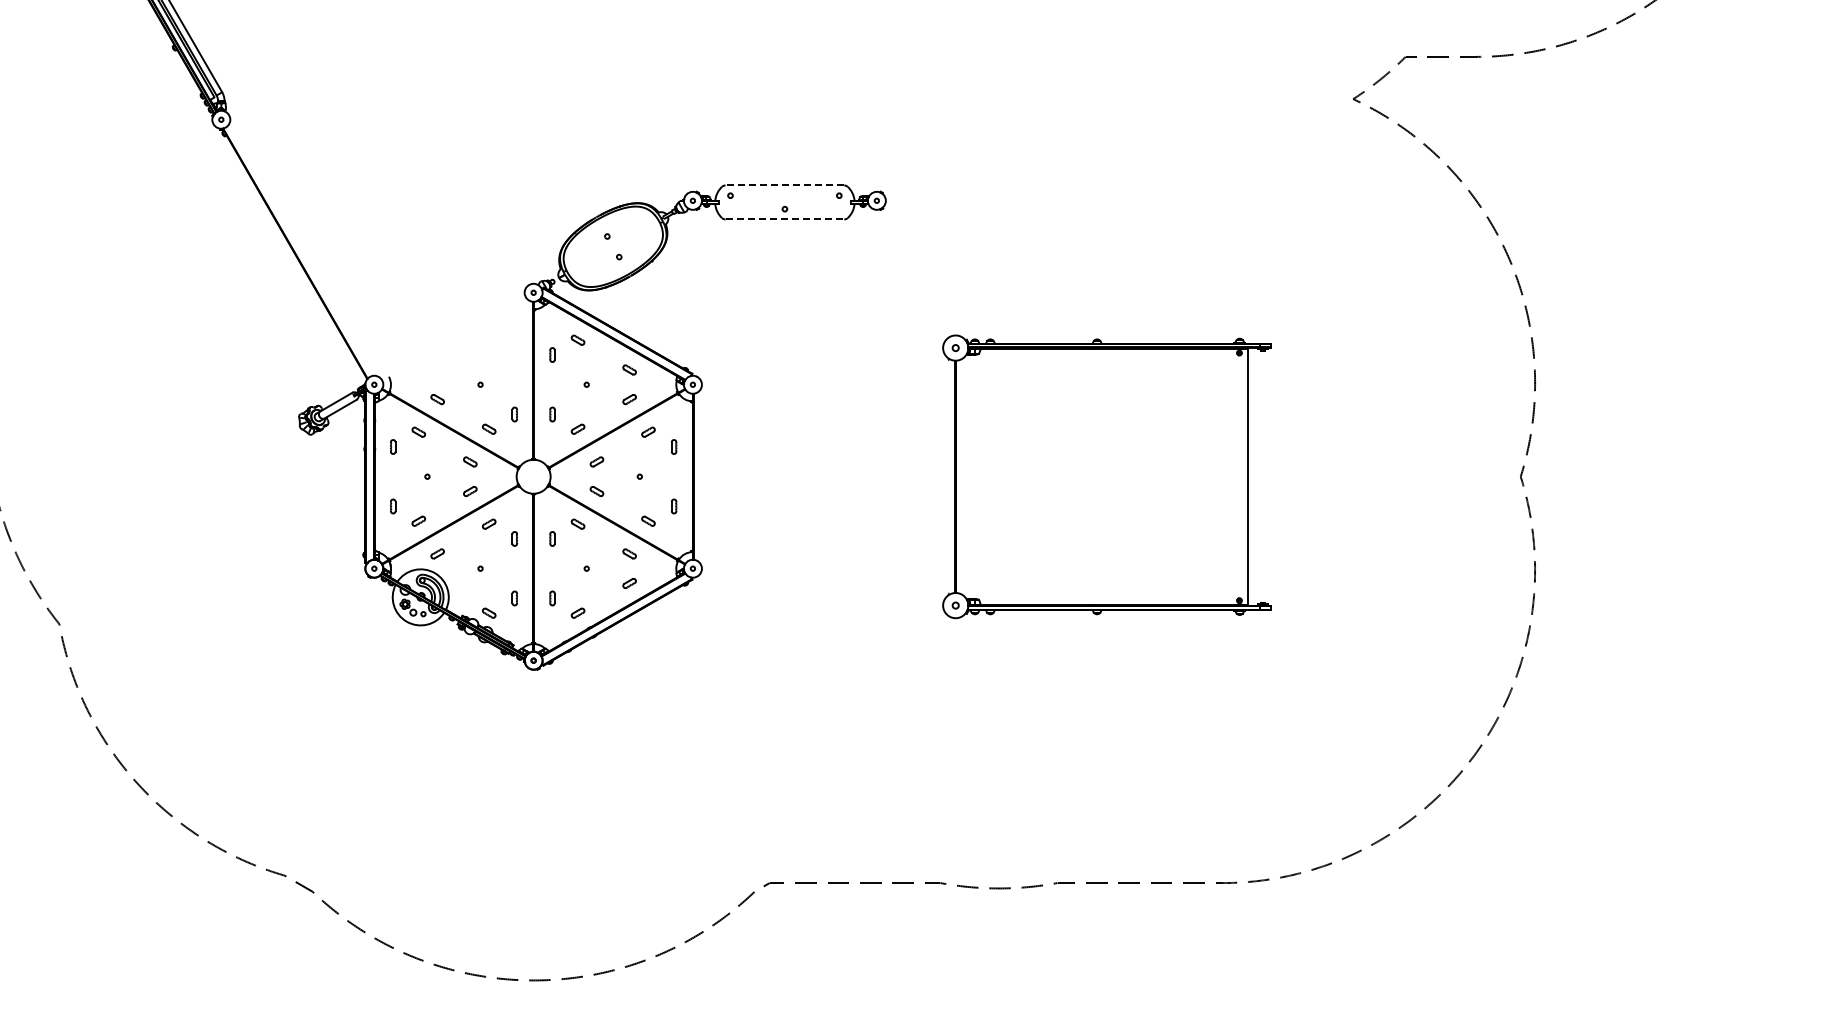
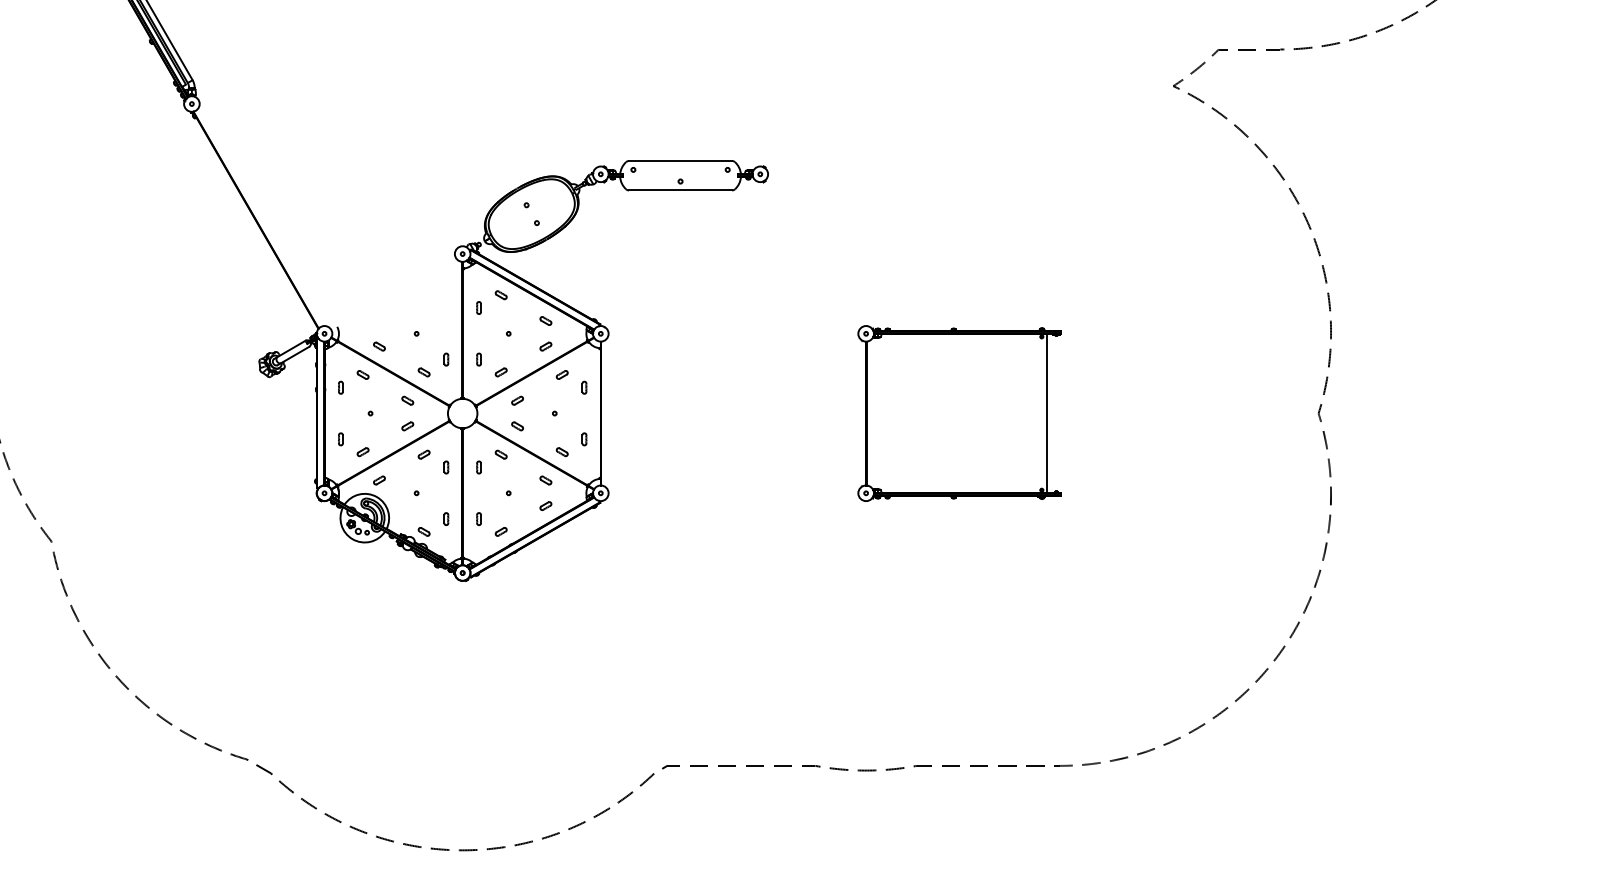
line: (784, 185) -> (680, 161), dashed -> solid
line: (785, 219) -> (681, 190), dashed -> solid
part: (1106, 476) -> (959, 413), size x0.71

